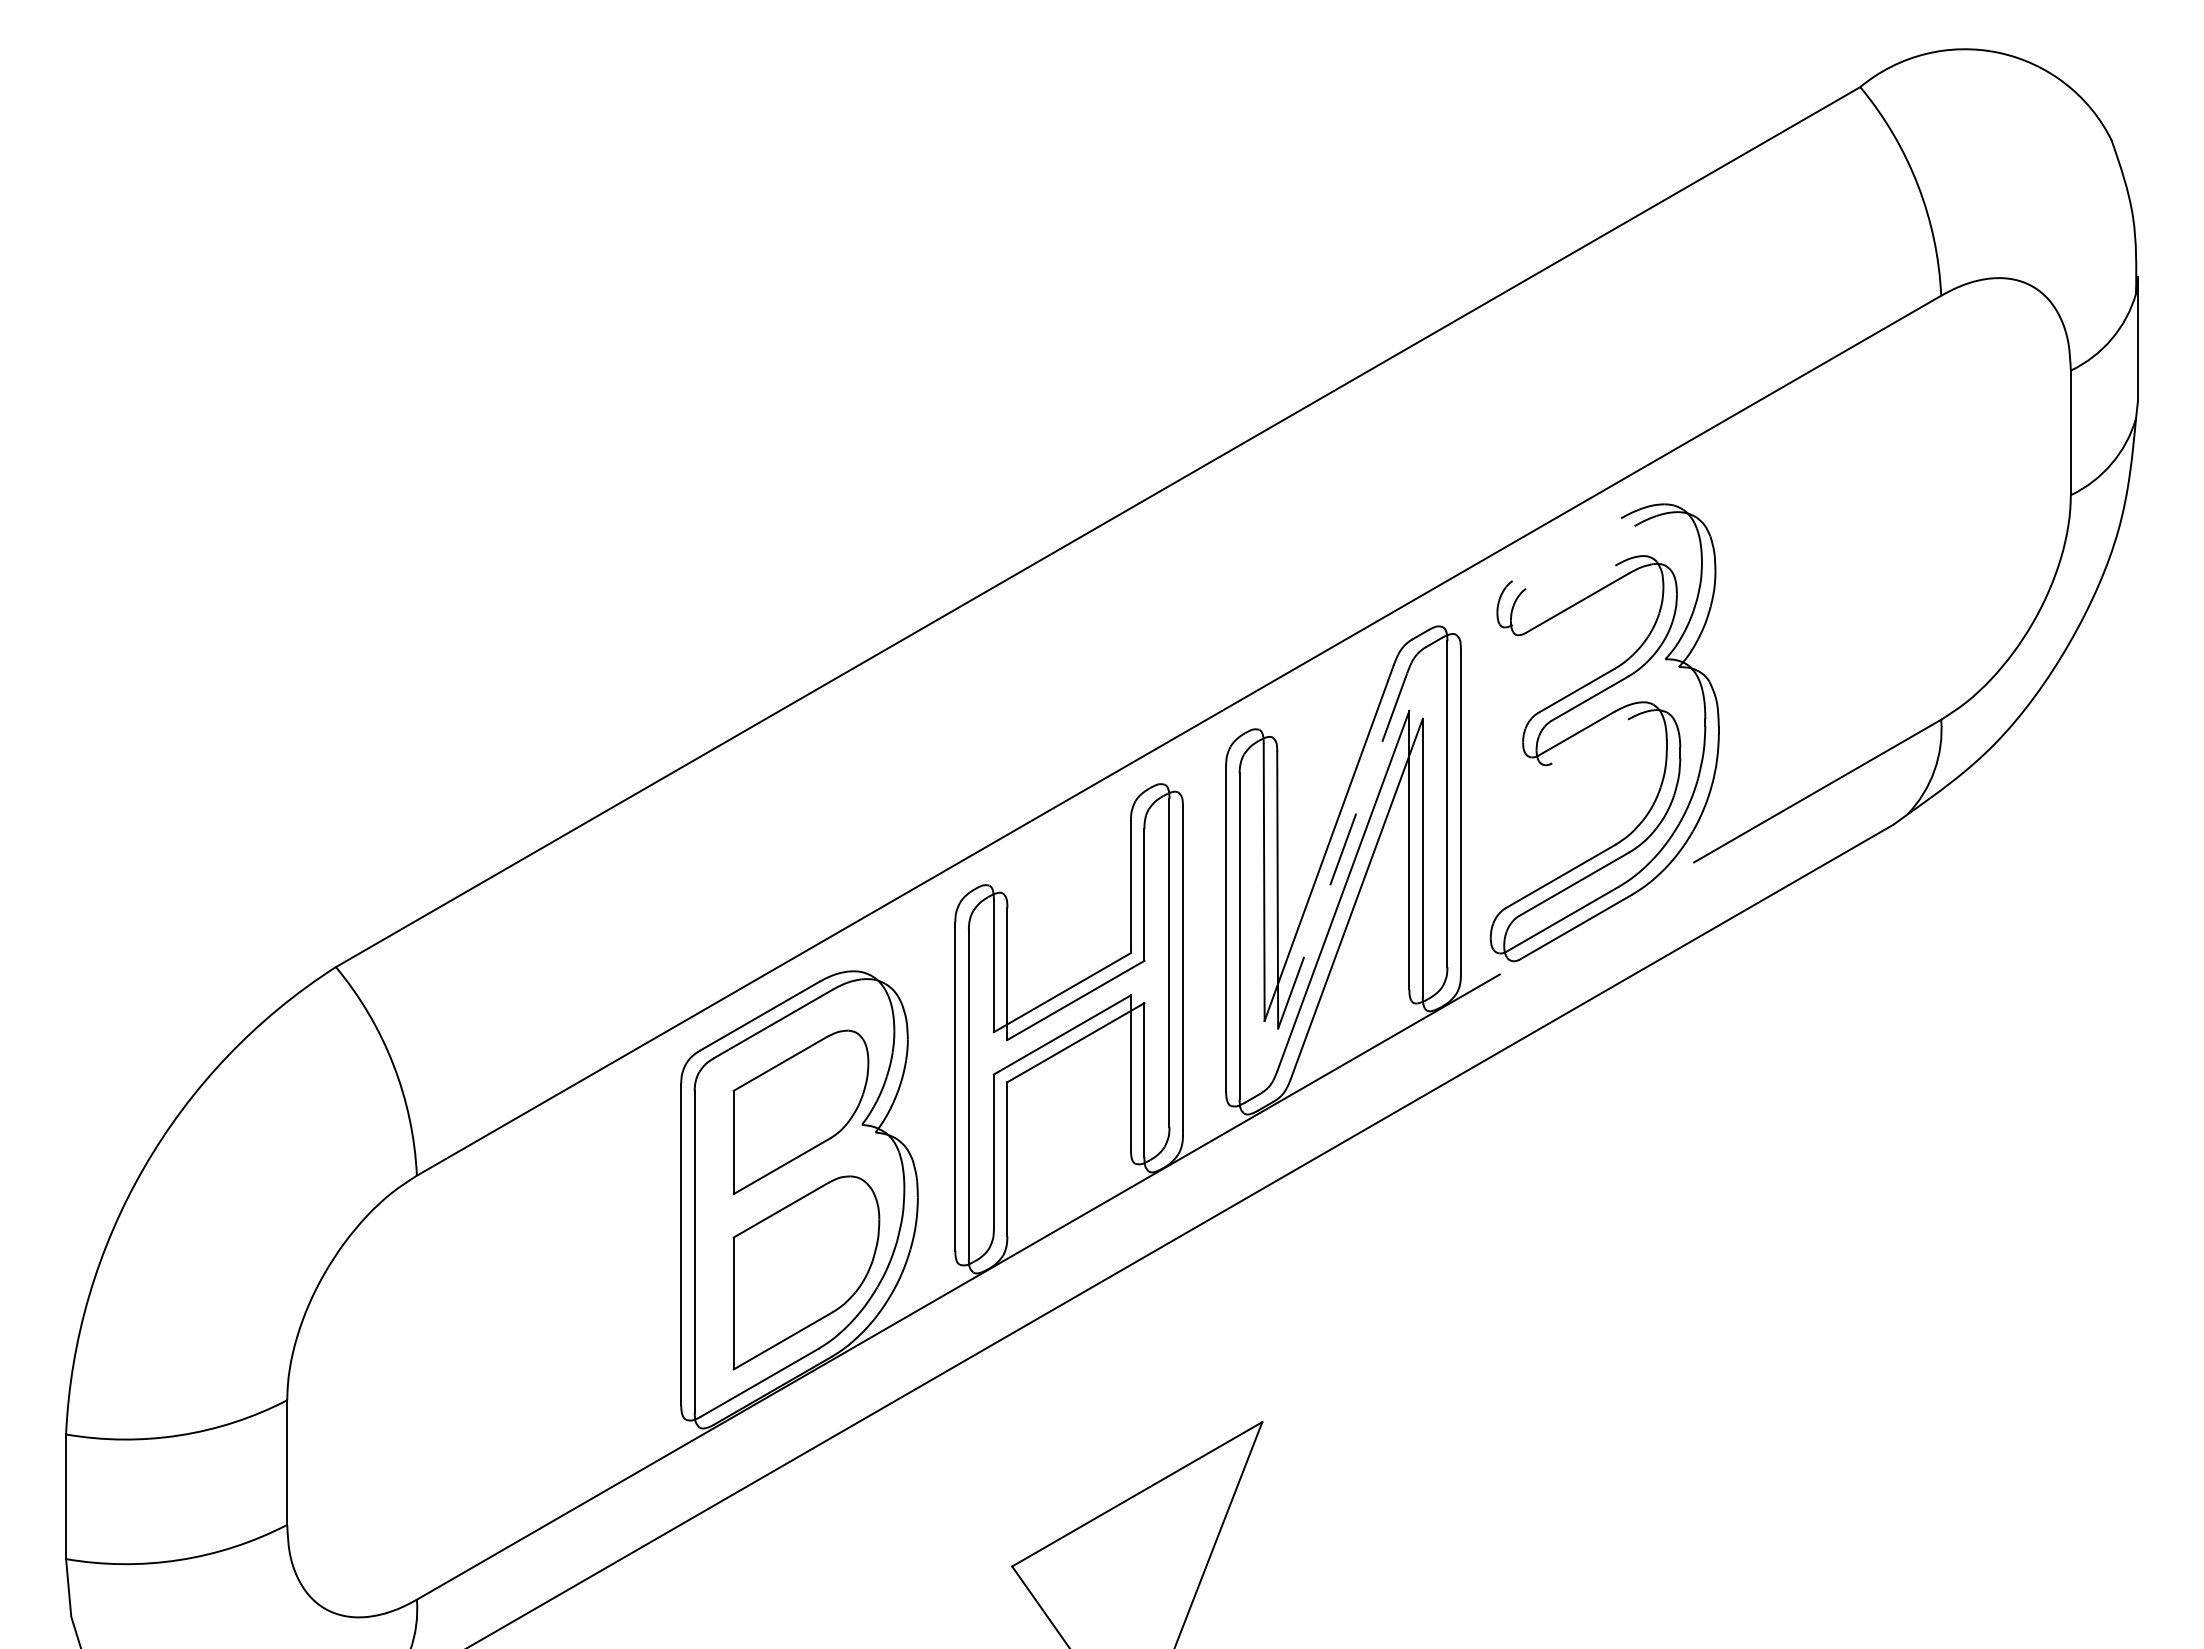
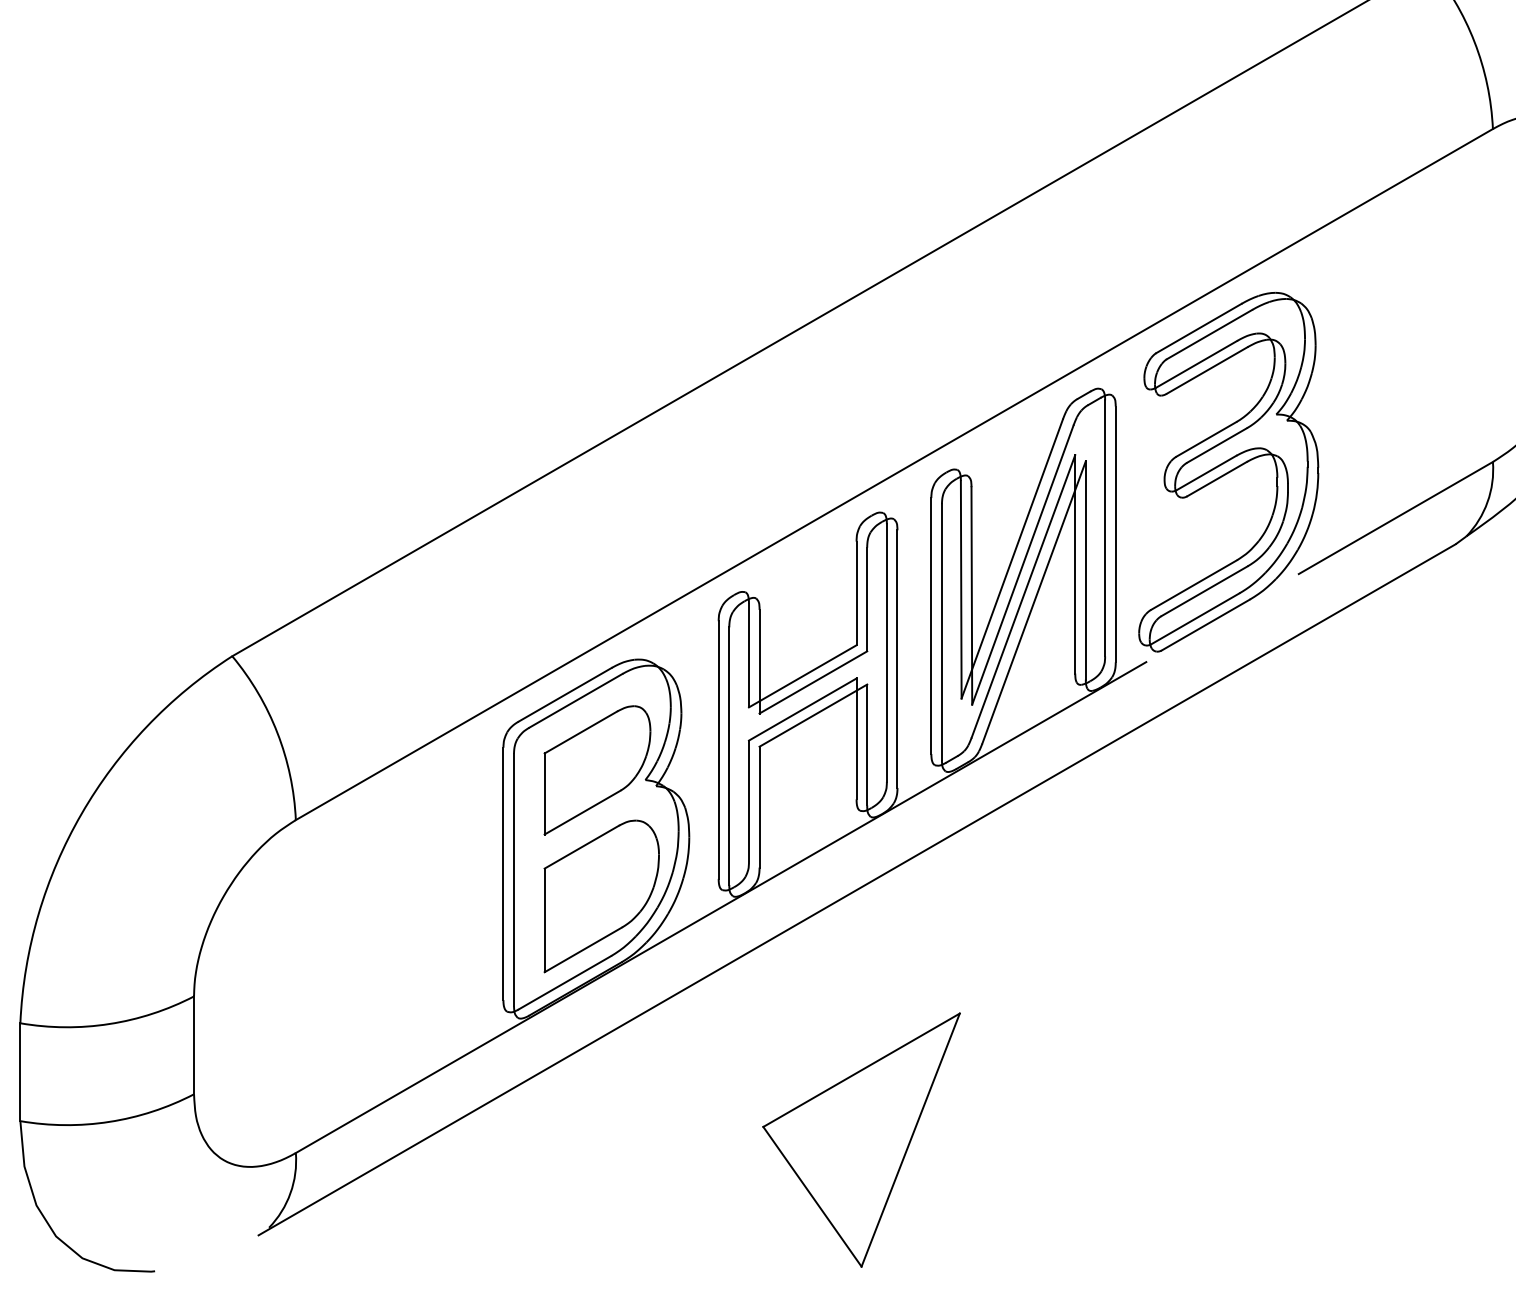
line: (1566, 549) -> (1198, 328), added
line: (1580, 557) -> (1209, 334), added
line: (1563, 595) -> (1196, 364), added
line: (1589, 741) -> (1216, 479), added
line: (1342, 851) -> (1022, 565), dashed -> solid

